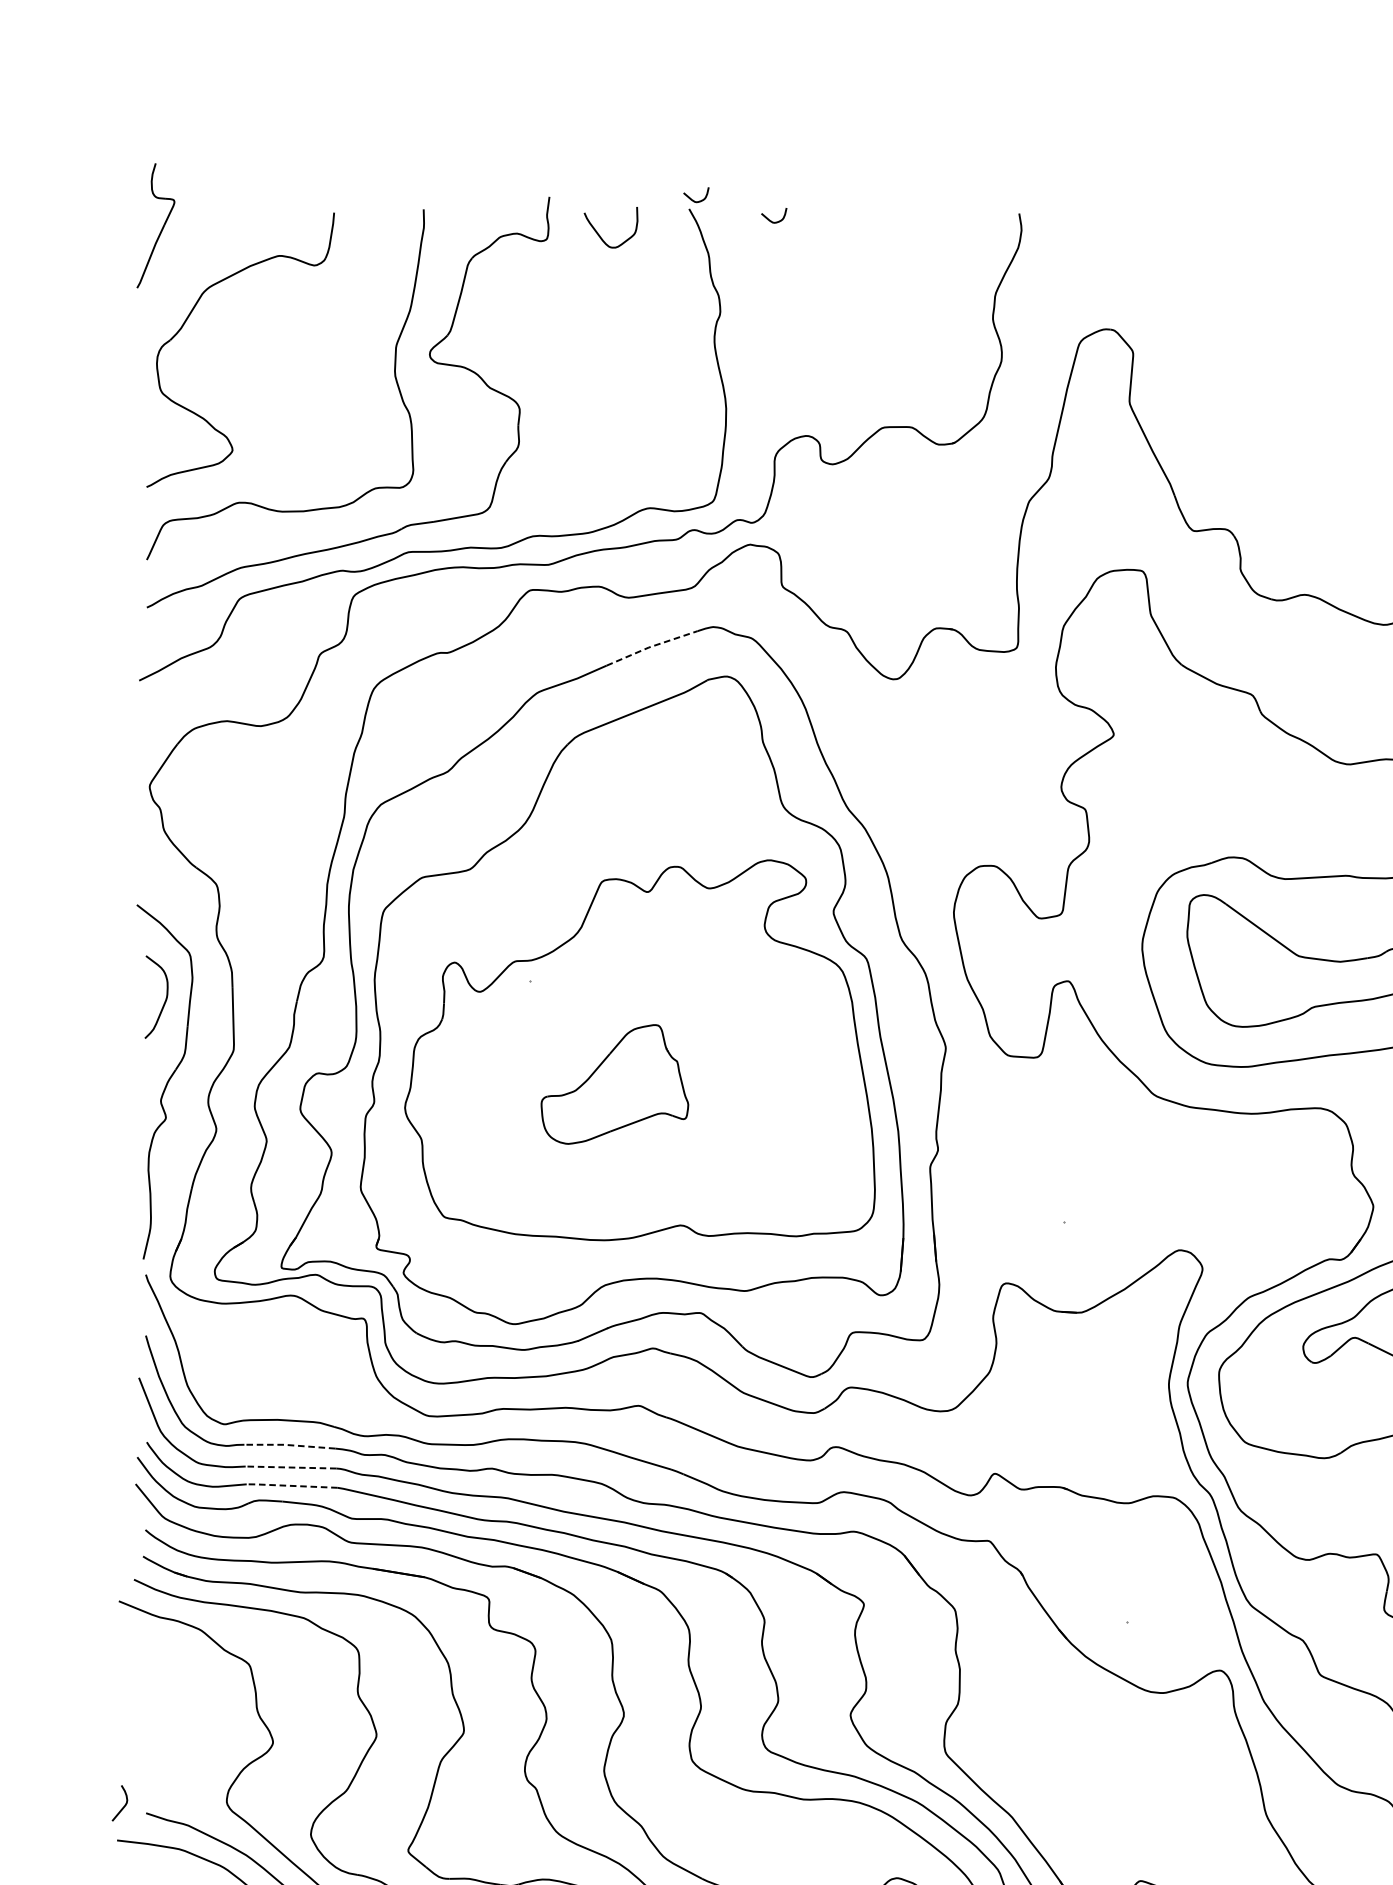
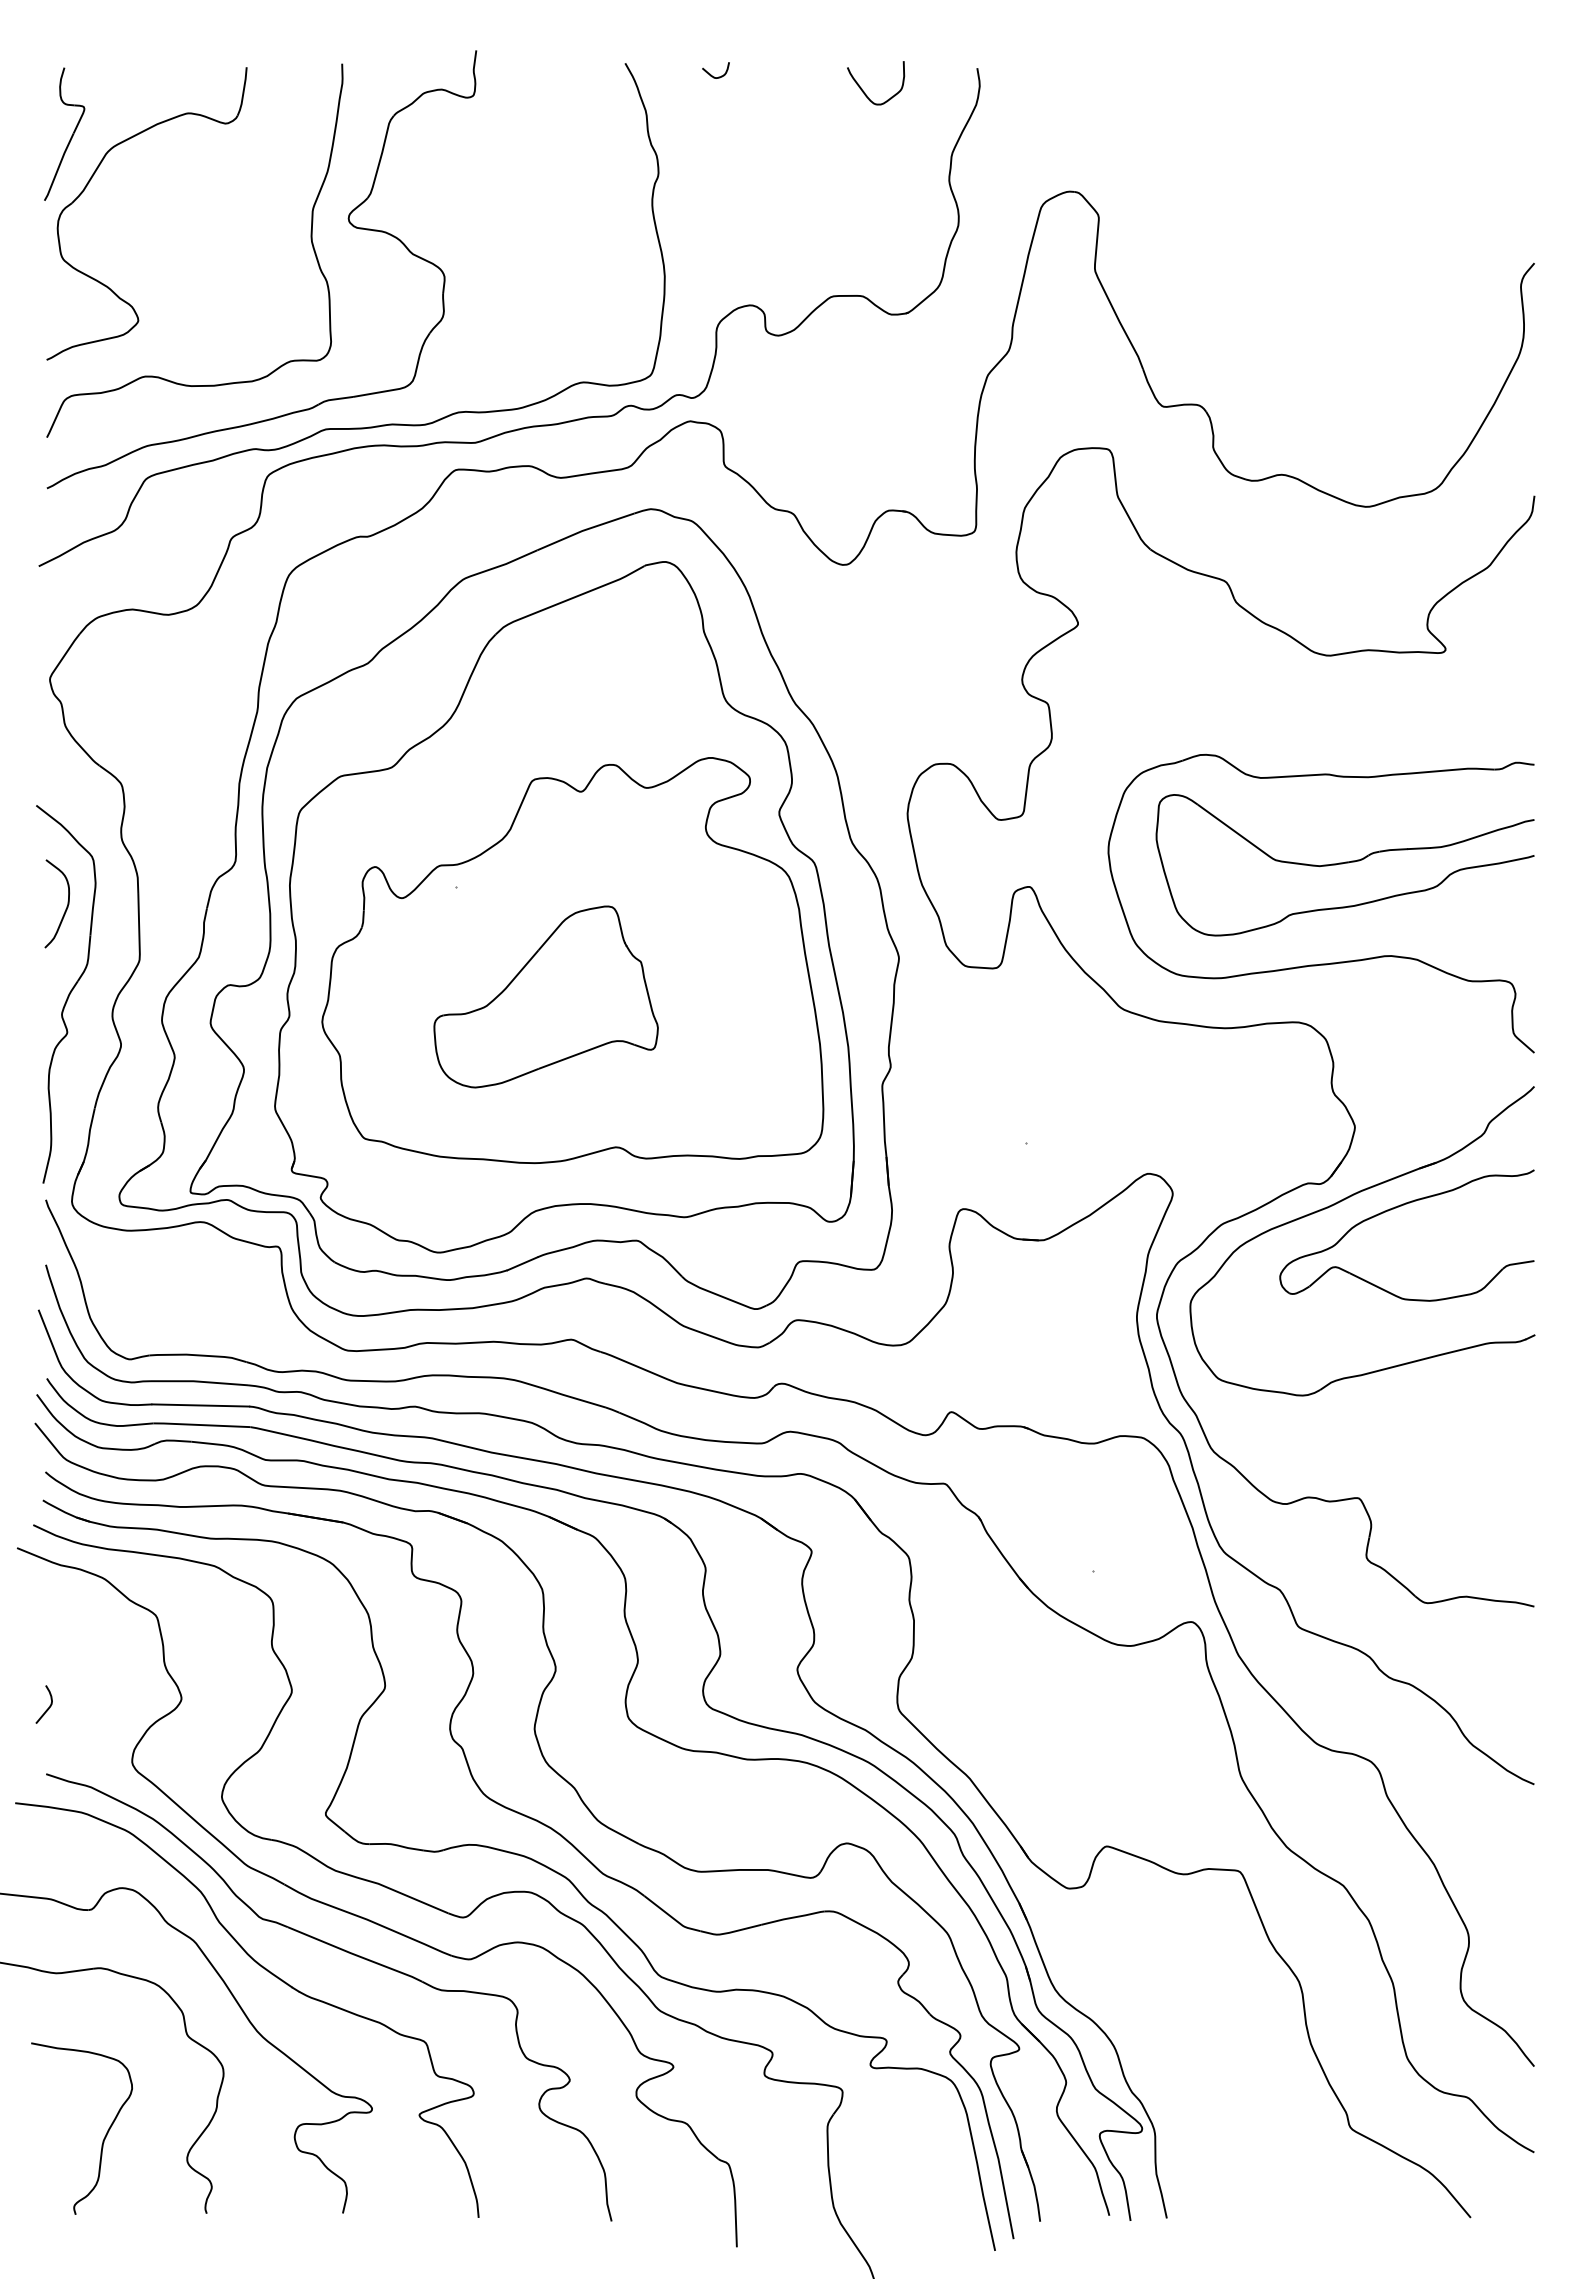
curve: (692, 198) -> (628, 52), removed
part: (161, 228) -> (70, 137), moved
curve: (600, 235) -> (864, 91), moved
line: (650, 647) -> (584, 530), dashed -> solid
part: (614, 1084) -> (545, 996), size x1.43
line: (288, 1445) -> (198, 1381), dashed -> solid
line: (290, 1467) -> (200, 1405), dashed -> solid
line: (290, 1486) -> (200, 1425), dashed -> solid
curve: (123, 1806) -> (47, 1708), moved

